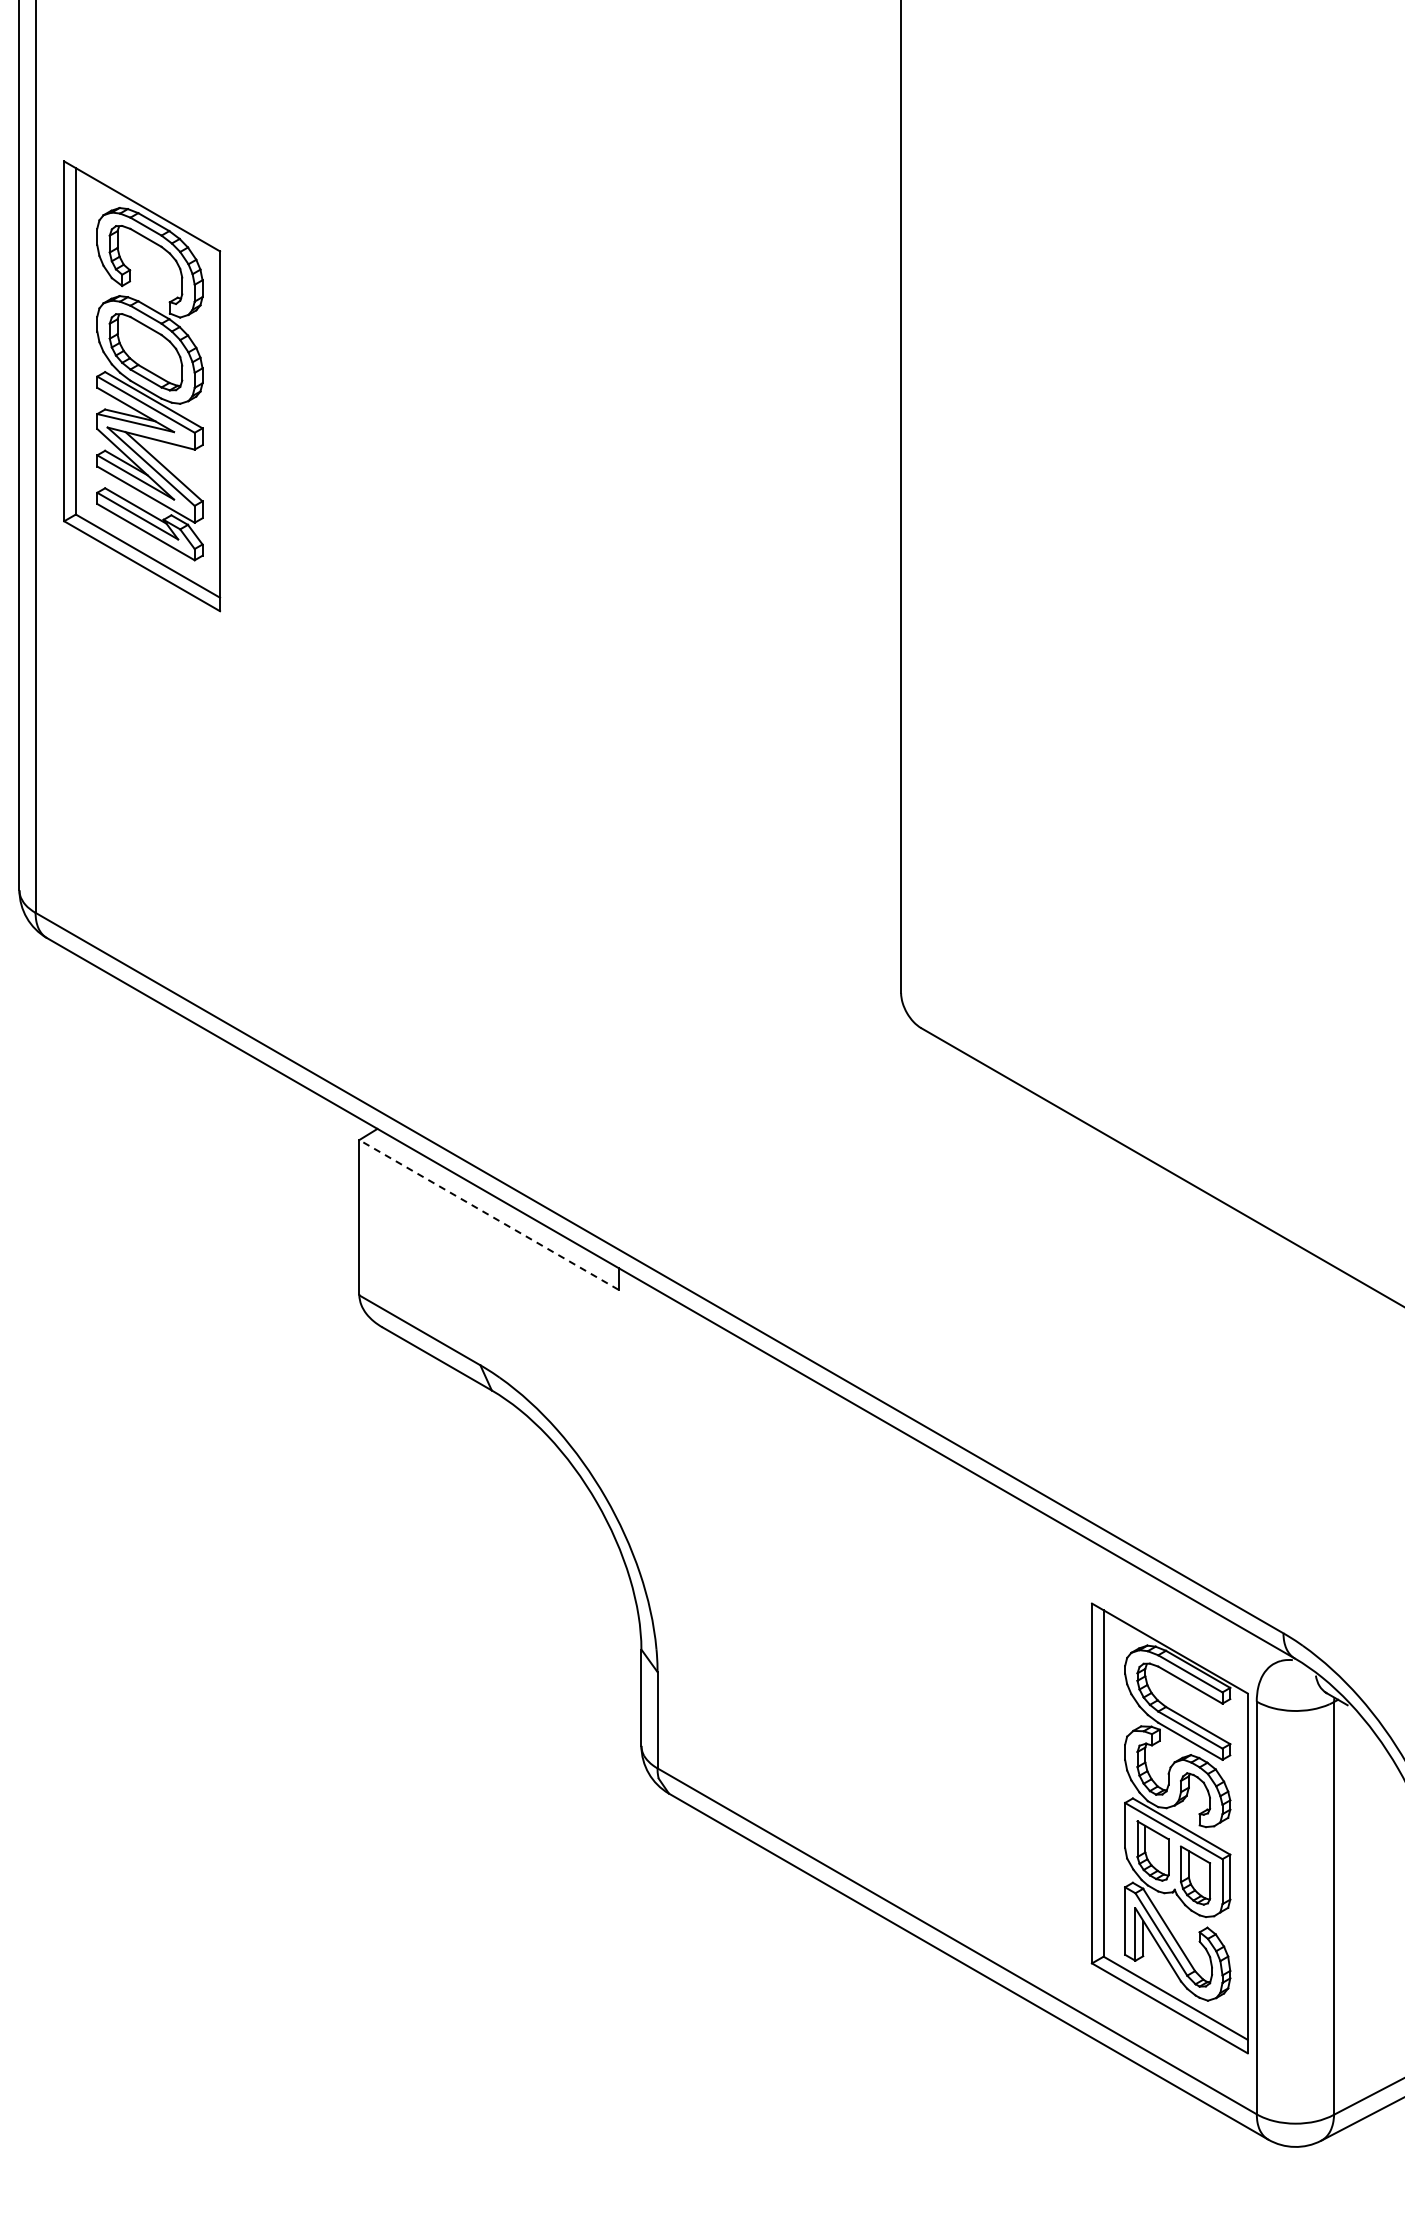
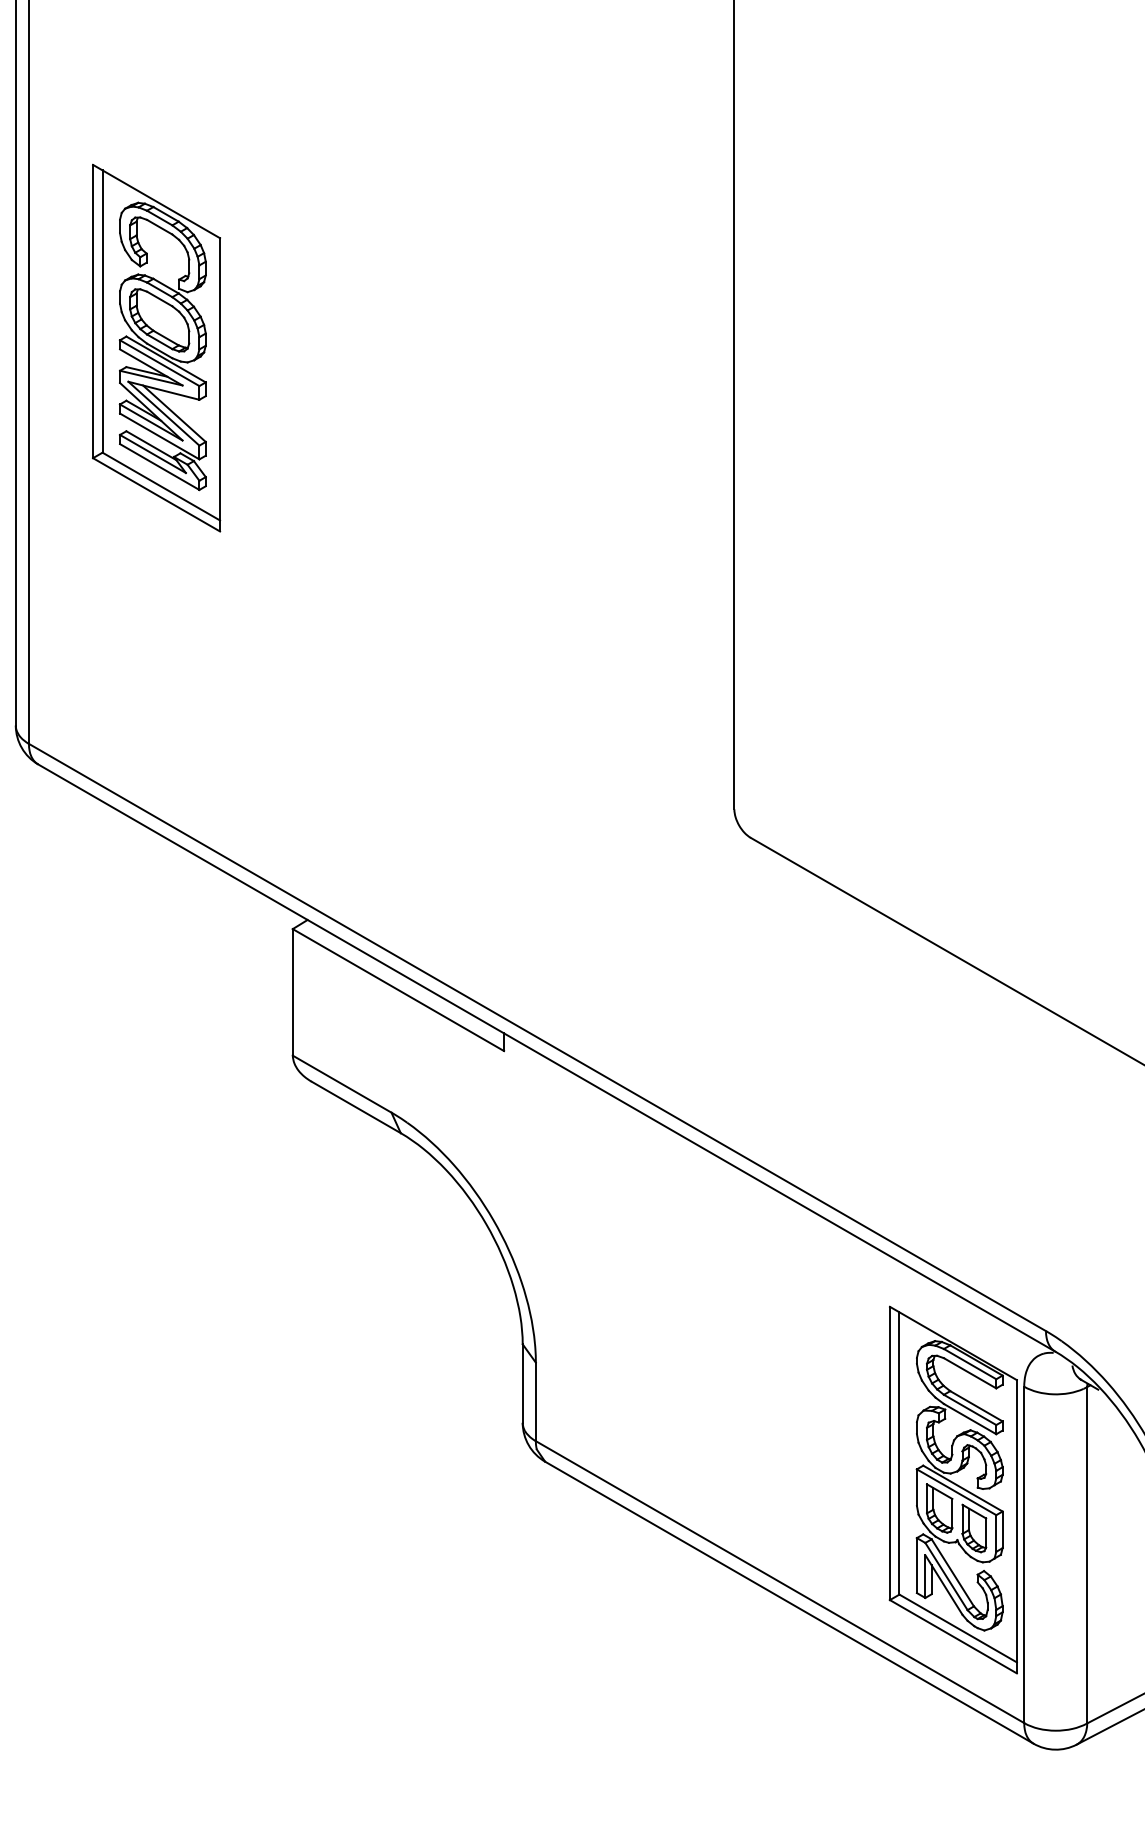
part: (142, 386) -> (156, 348), moved
line: (488, 1214) -> (398, 989), dashed -> solid

